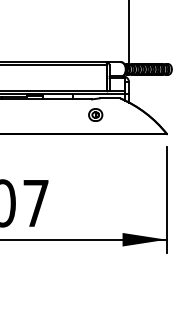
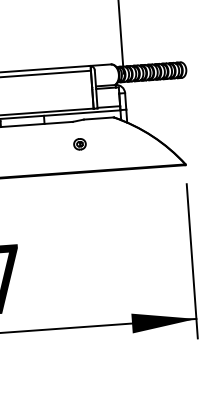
part: (95, 114) -> (79, 143), size x0.6

